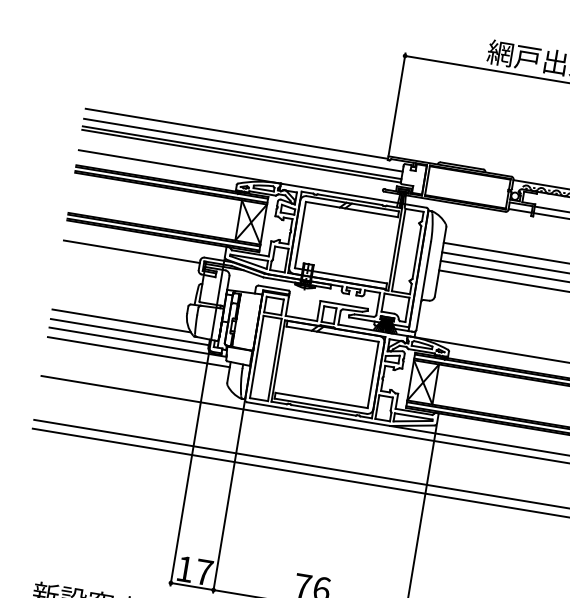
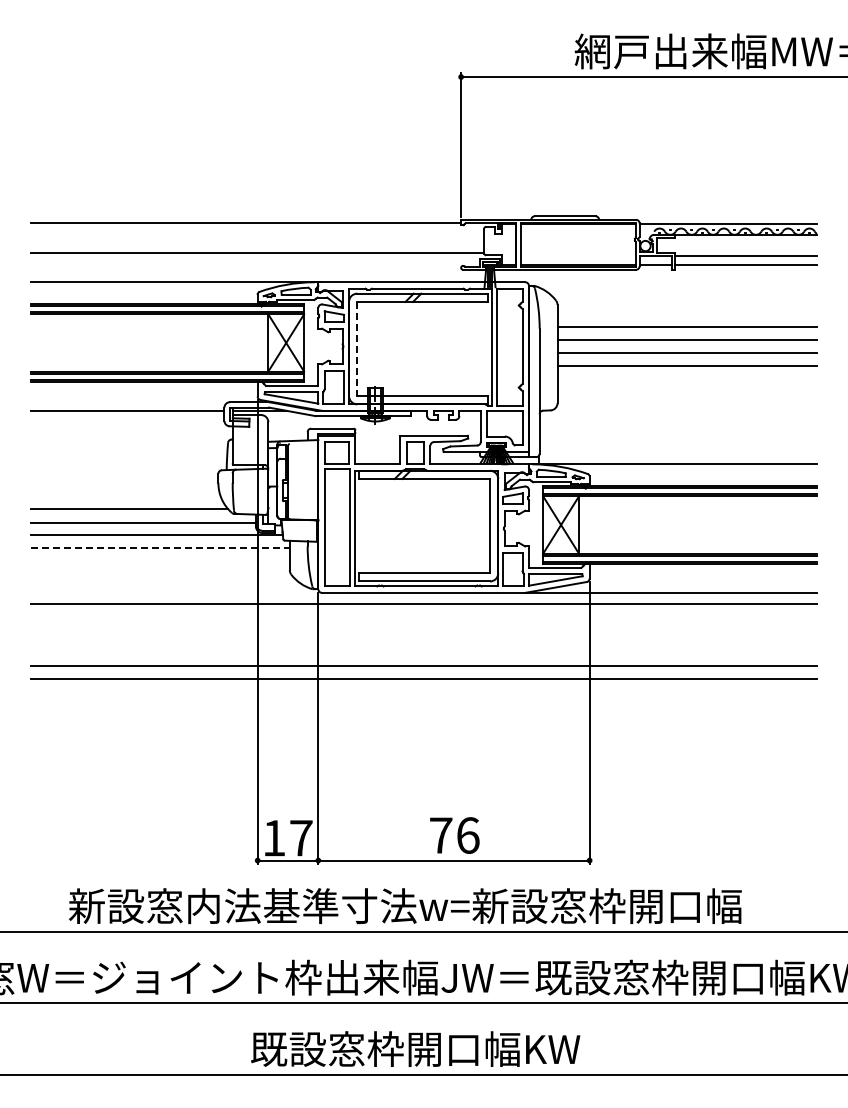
line: (243, 145) -> (257, 237), removed
line: (242, 152) -> (257, 248), removed
line: (300, 235) -> (357, 349), solid -> dashed
line: (138, 352) -> (160, 548), solid -> dashed

